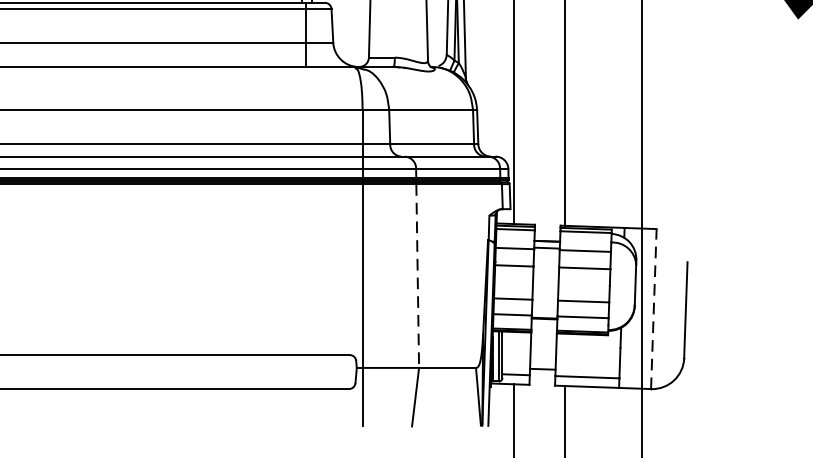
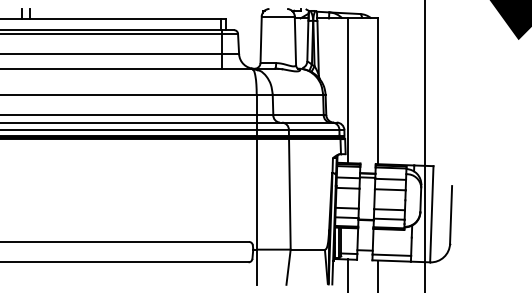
line: (417, 276) -> (289, 194), dashed -> solid
line: (653, 307) -> (431, 213), dashed -> solid

